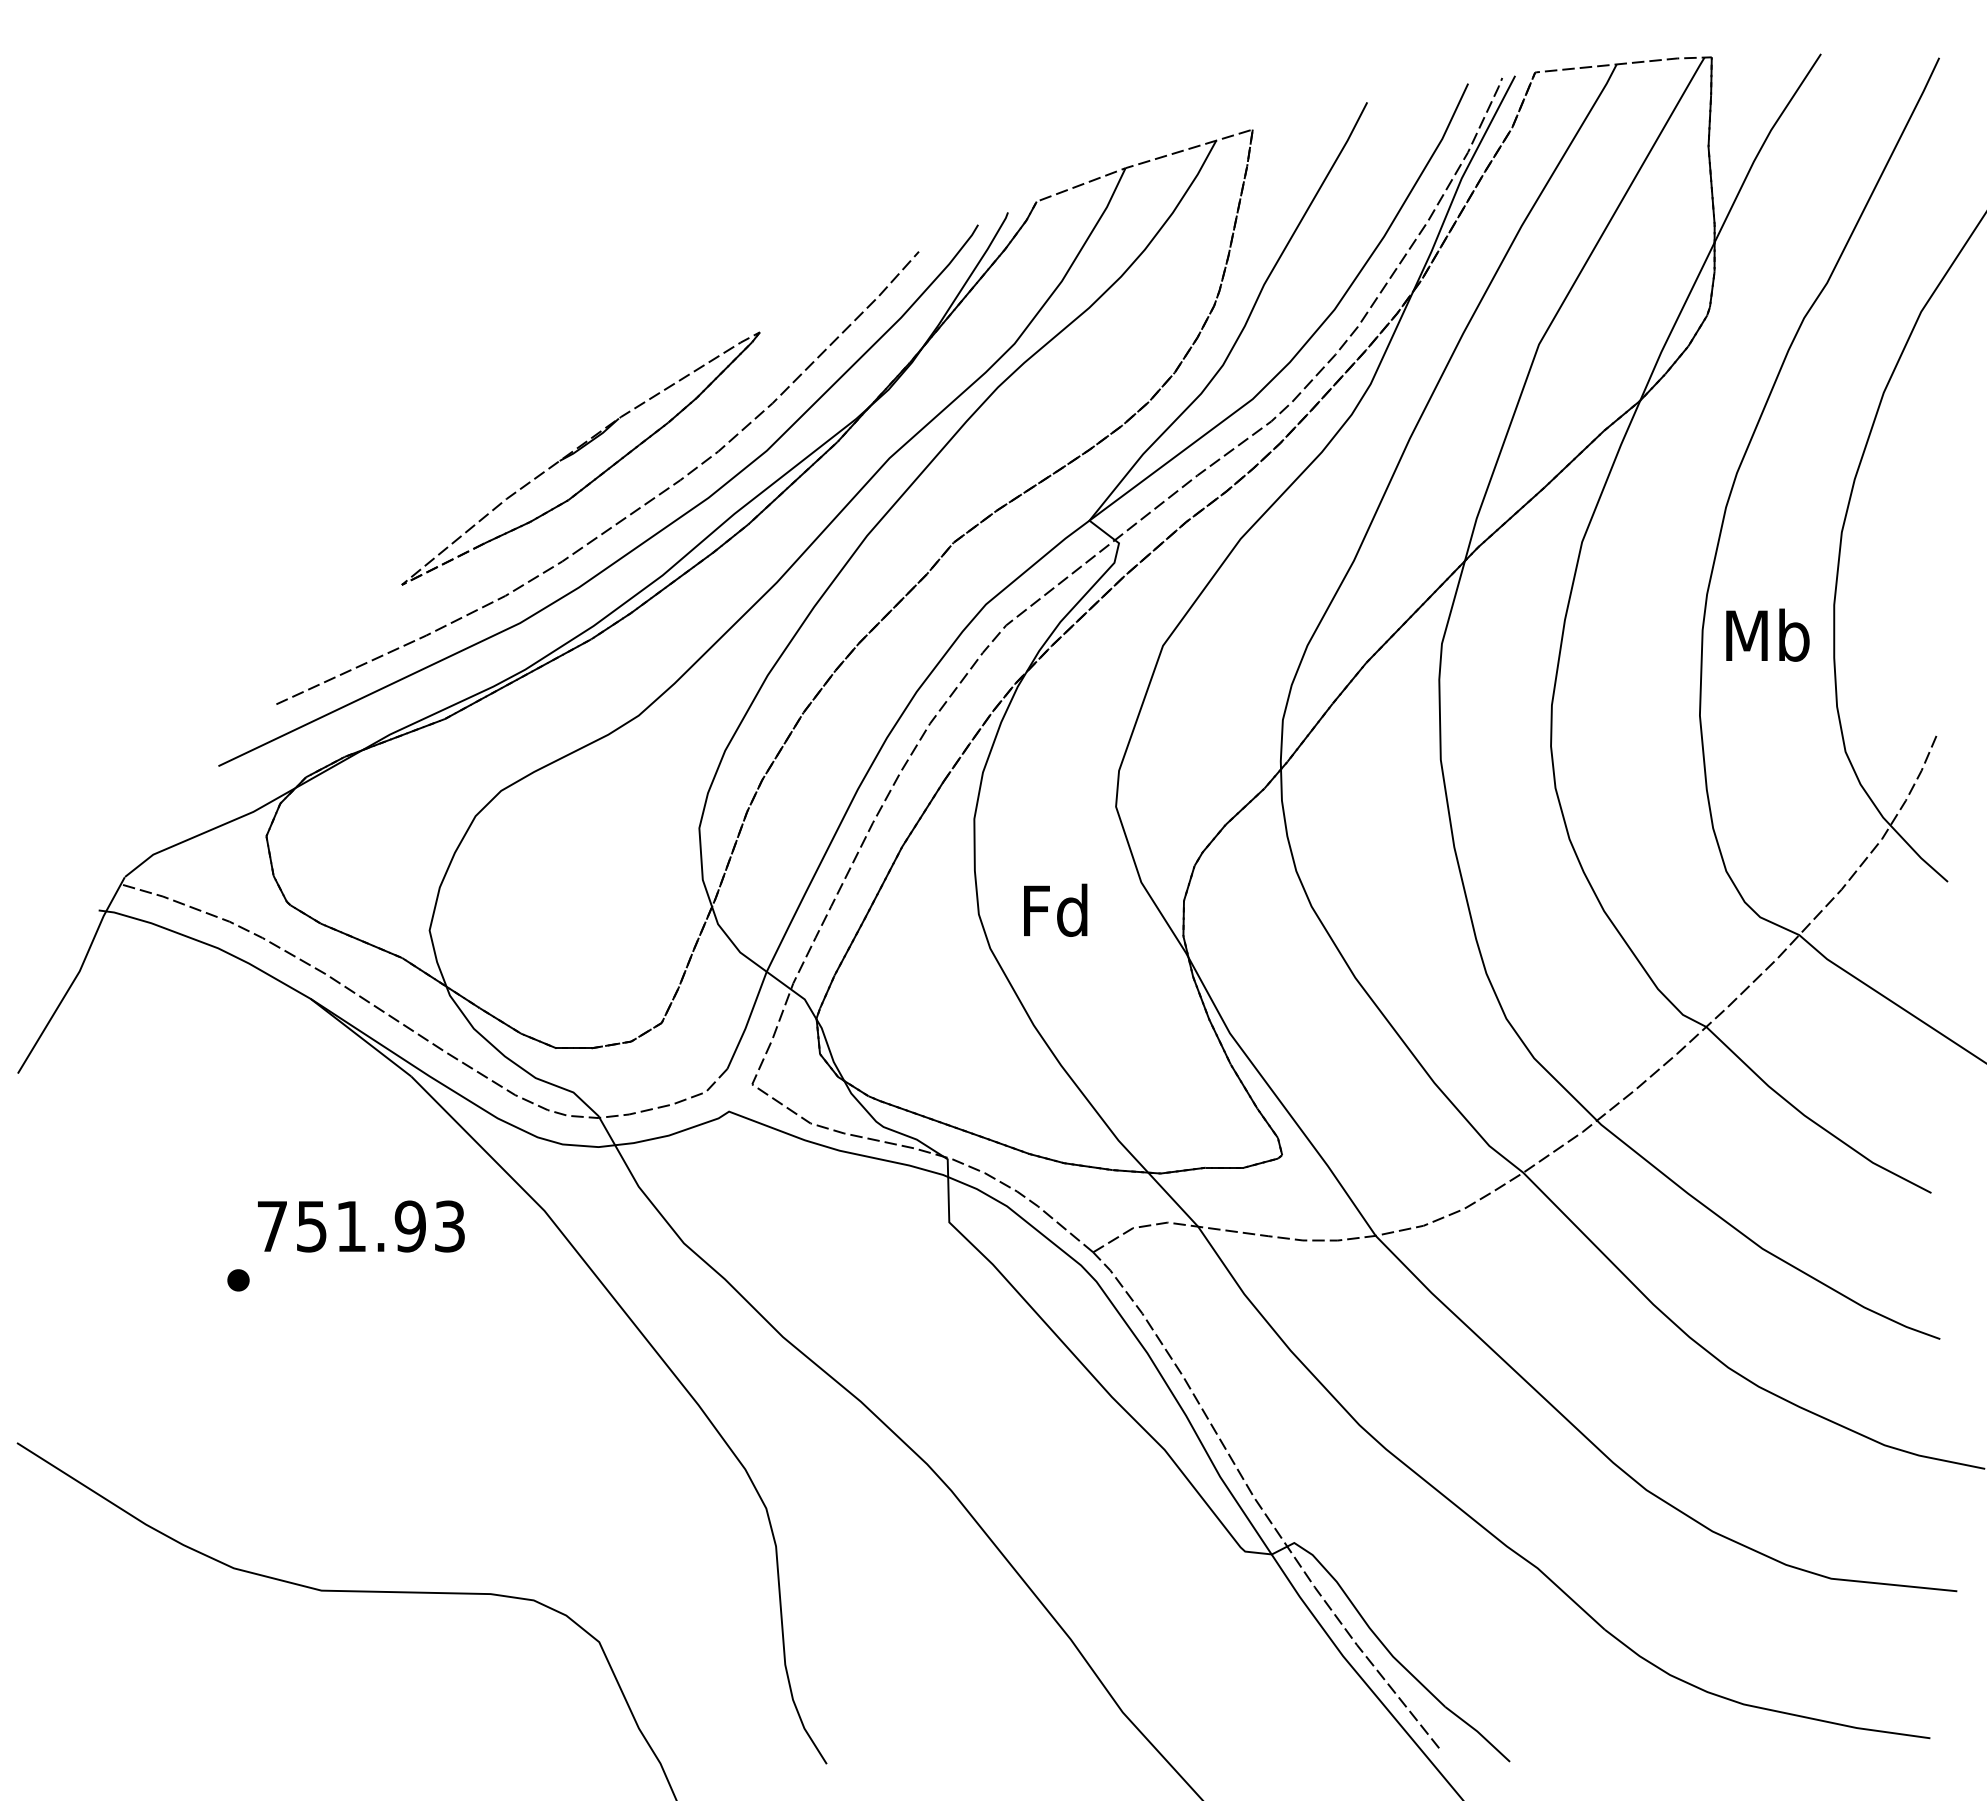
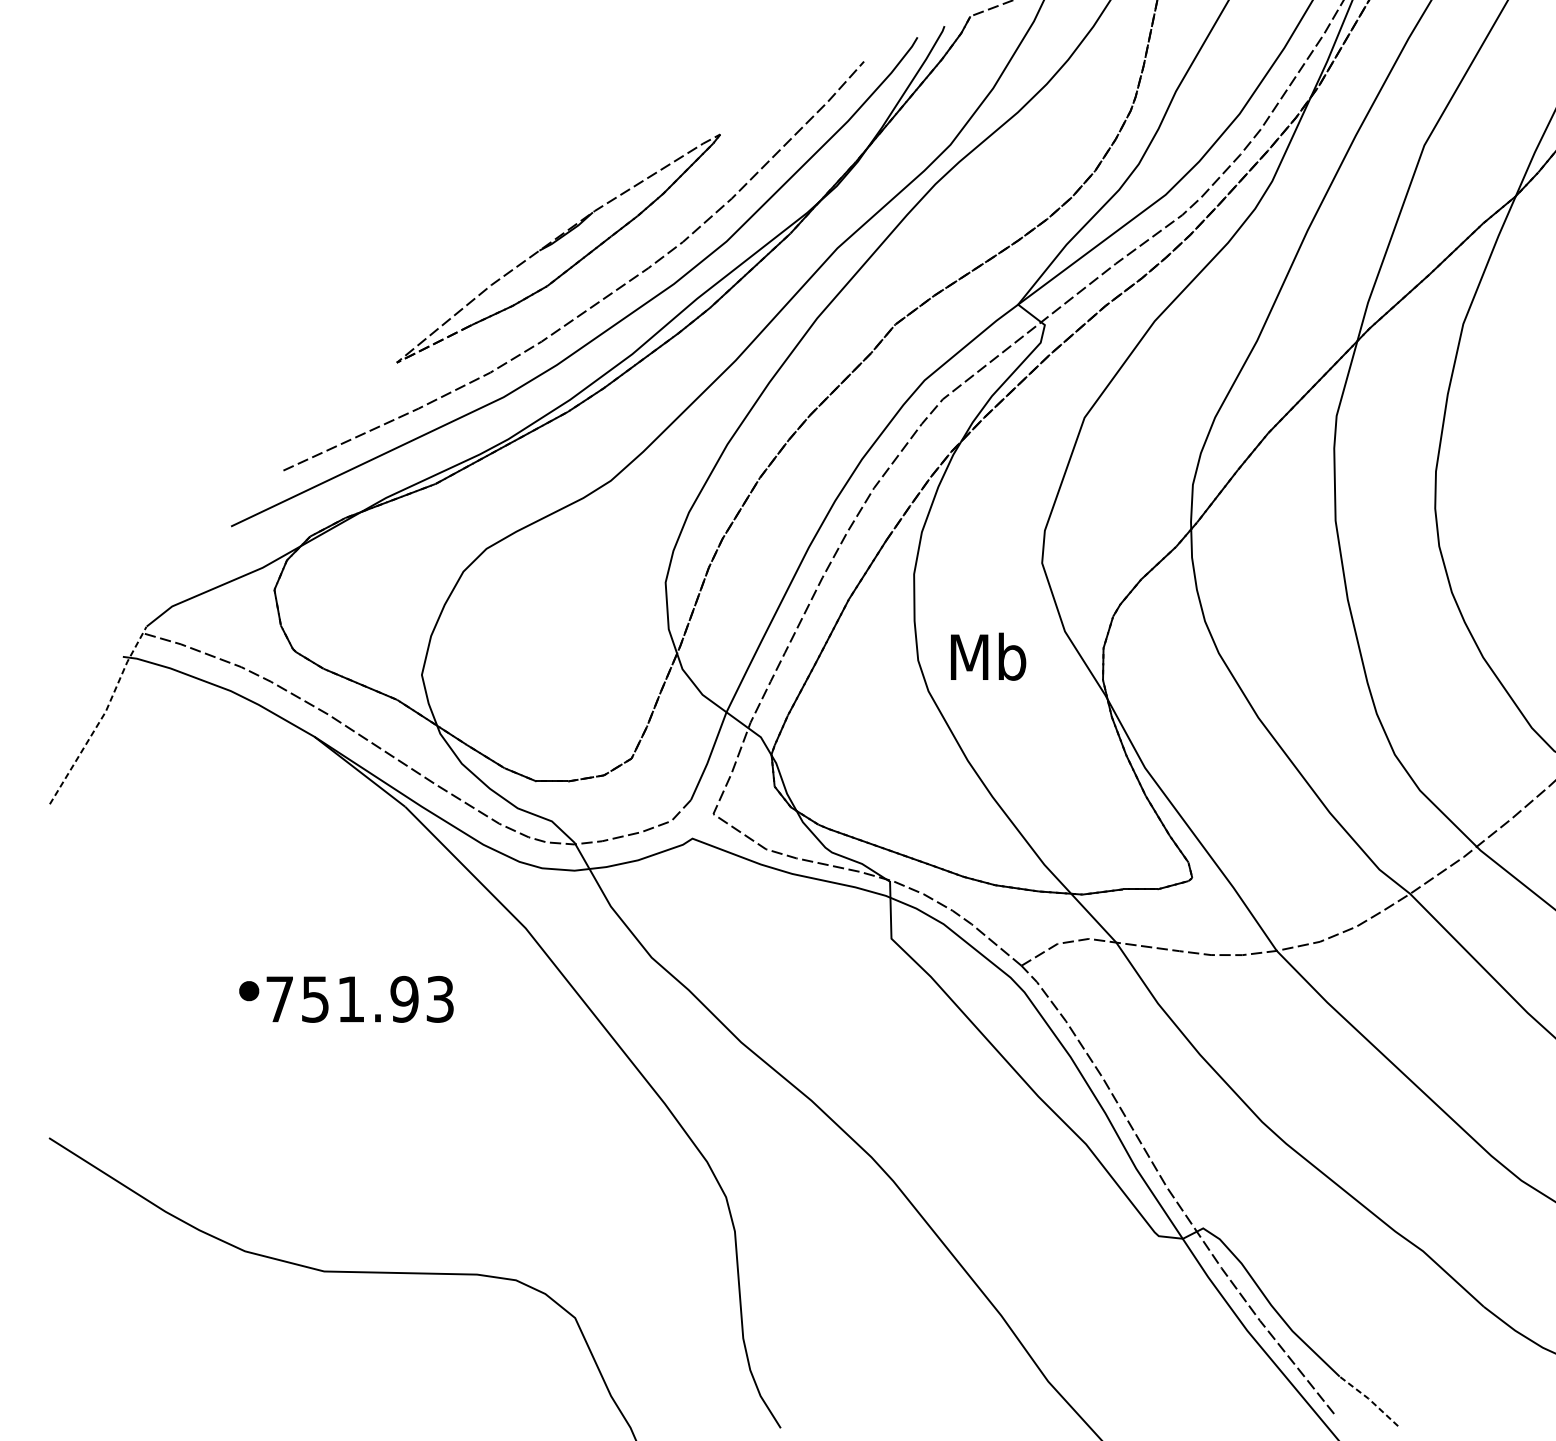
text: (1056, 909) -> (988, 656), Fd -> Mb
line: (76, 976) -> (102, 716), solid -> dashed
text: (361, 1226) -> (360, 999), moved
line: (1478, 1732) -> (1369, 1399), solid -> dashed

